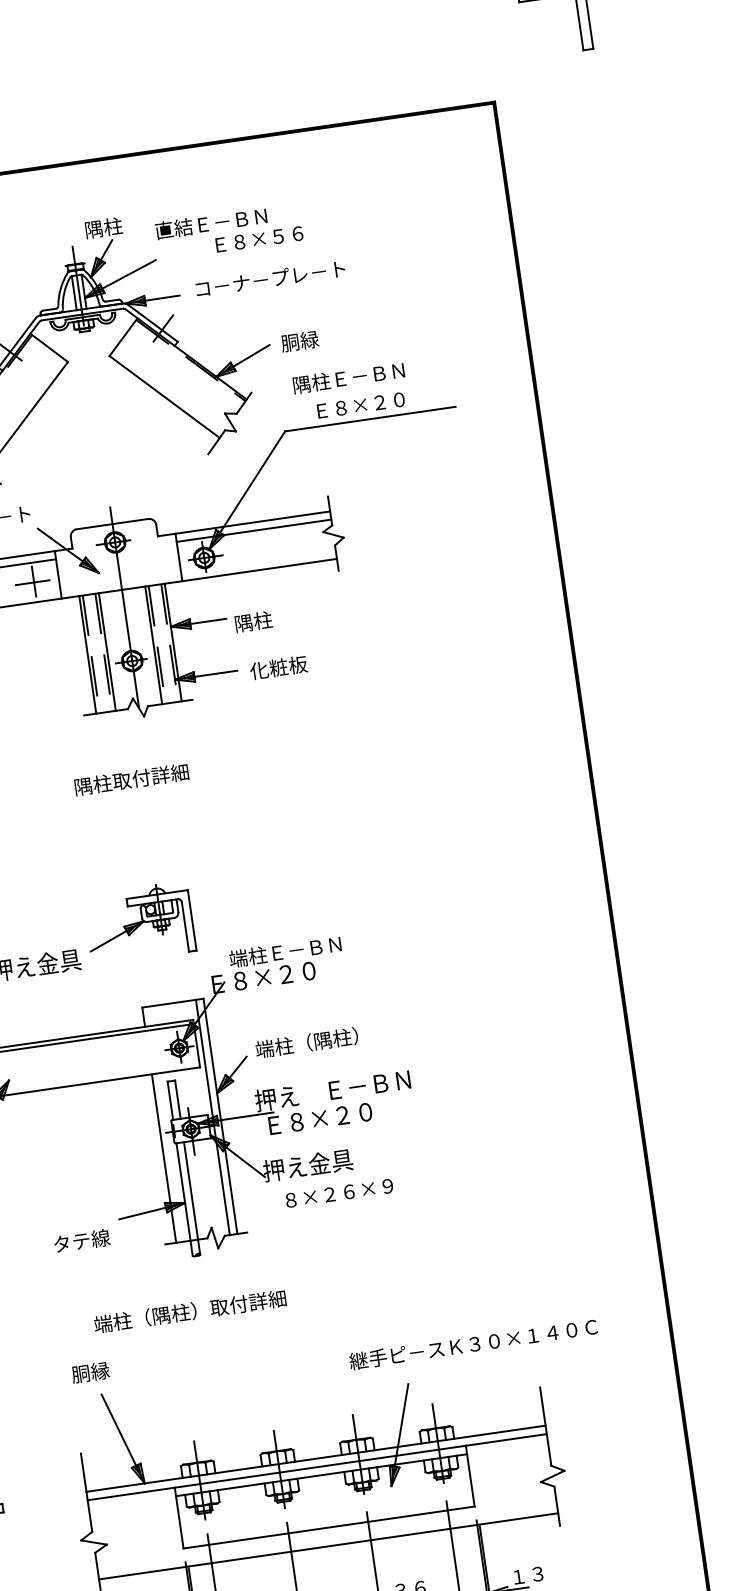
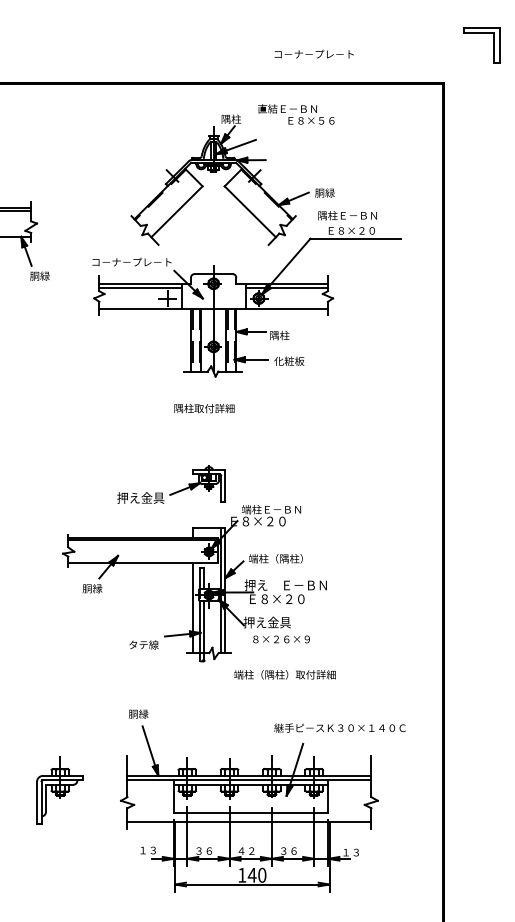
text: (229, 231) -> (296, 114), moved
text: (268, 277) -> (313, 53), moved
text: (189, 1311) -> (284, 674), moved

